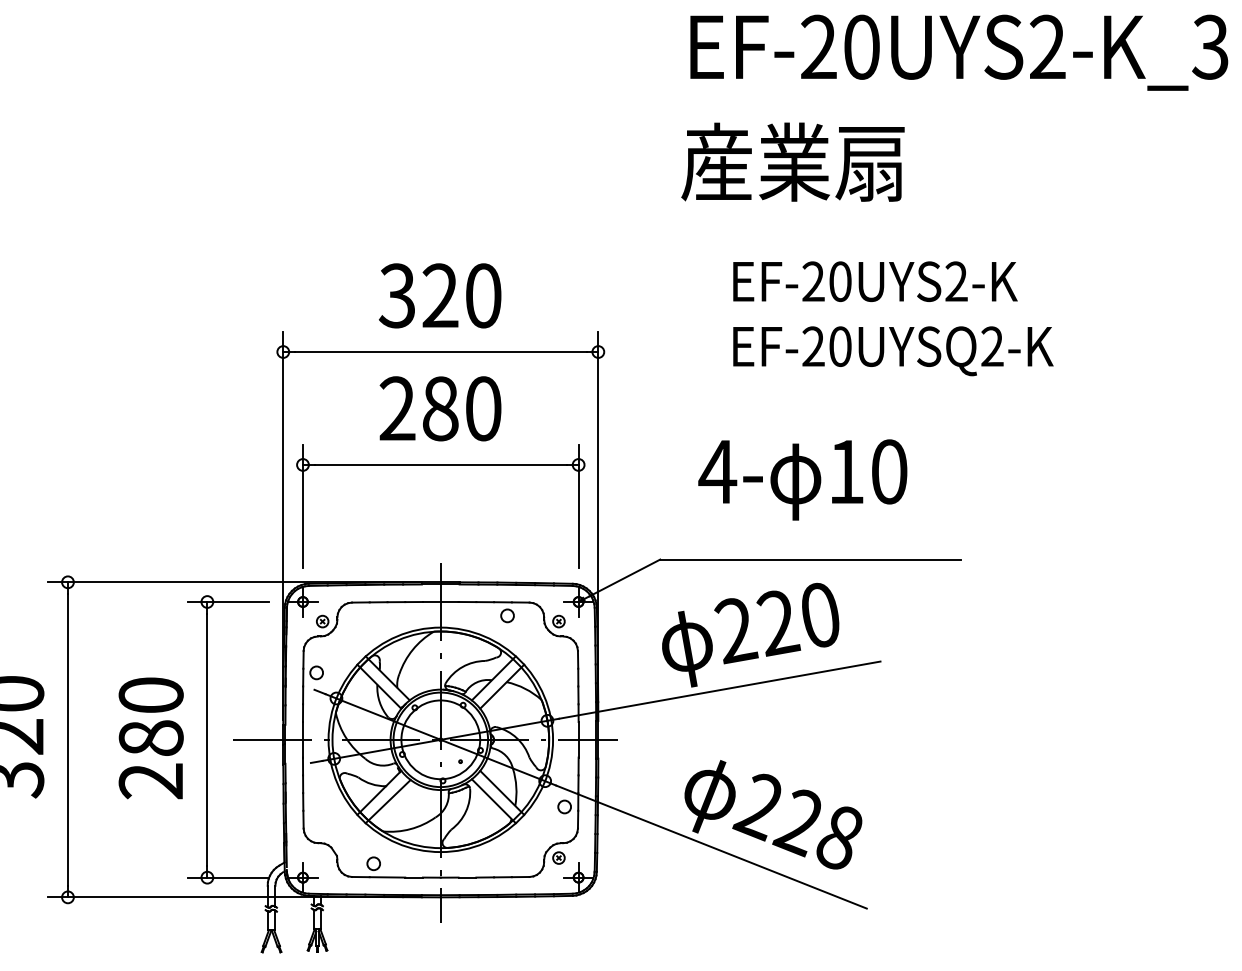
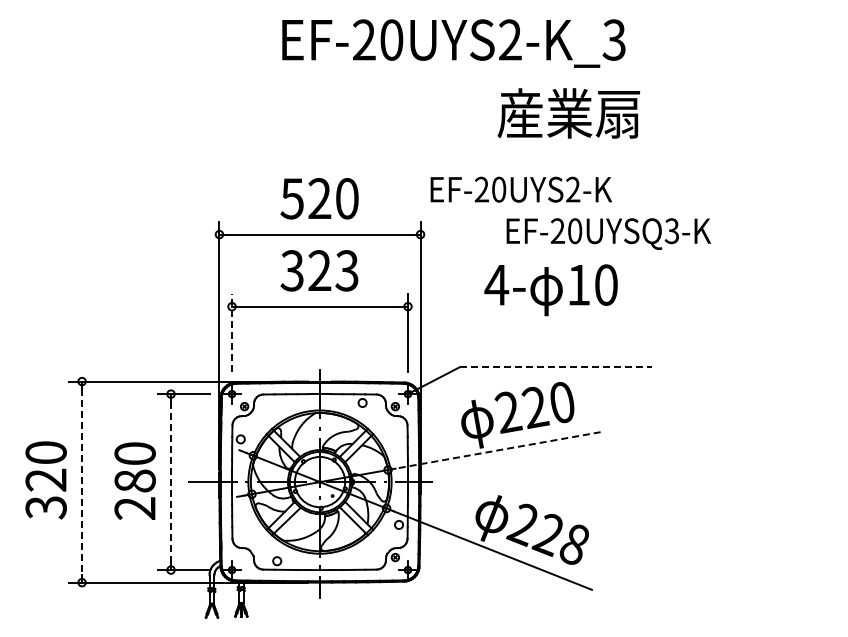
text: (958, 52) -> (453, 43), moved
text: (792, 162) -> (568, 113), moved
text: (874, 281) -> (520, 189), moved
text: (396, 295) -> (291, 198), 320 -> 520
text: (991, 347) -> (671, 231), EF-20UYSQ2-K -> EF-20UYSQ3-K
text: (440, 408) -> (319, 270), 280 -> 323
text: (801, 480) -> (550, 290), moved
line: (303, 505) -> (232, 332), solid -> dashed
line: (811, 560) -> (556, 367), solid -> dashed
line: (718, 690) -> (497, 450), solid -> dashed
line: (68, 740) -> (82, 482), solid -> dashed
line: (208, 740) -> (171, 482), solid -> dashed

